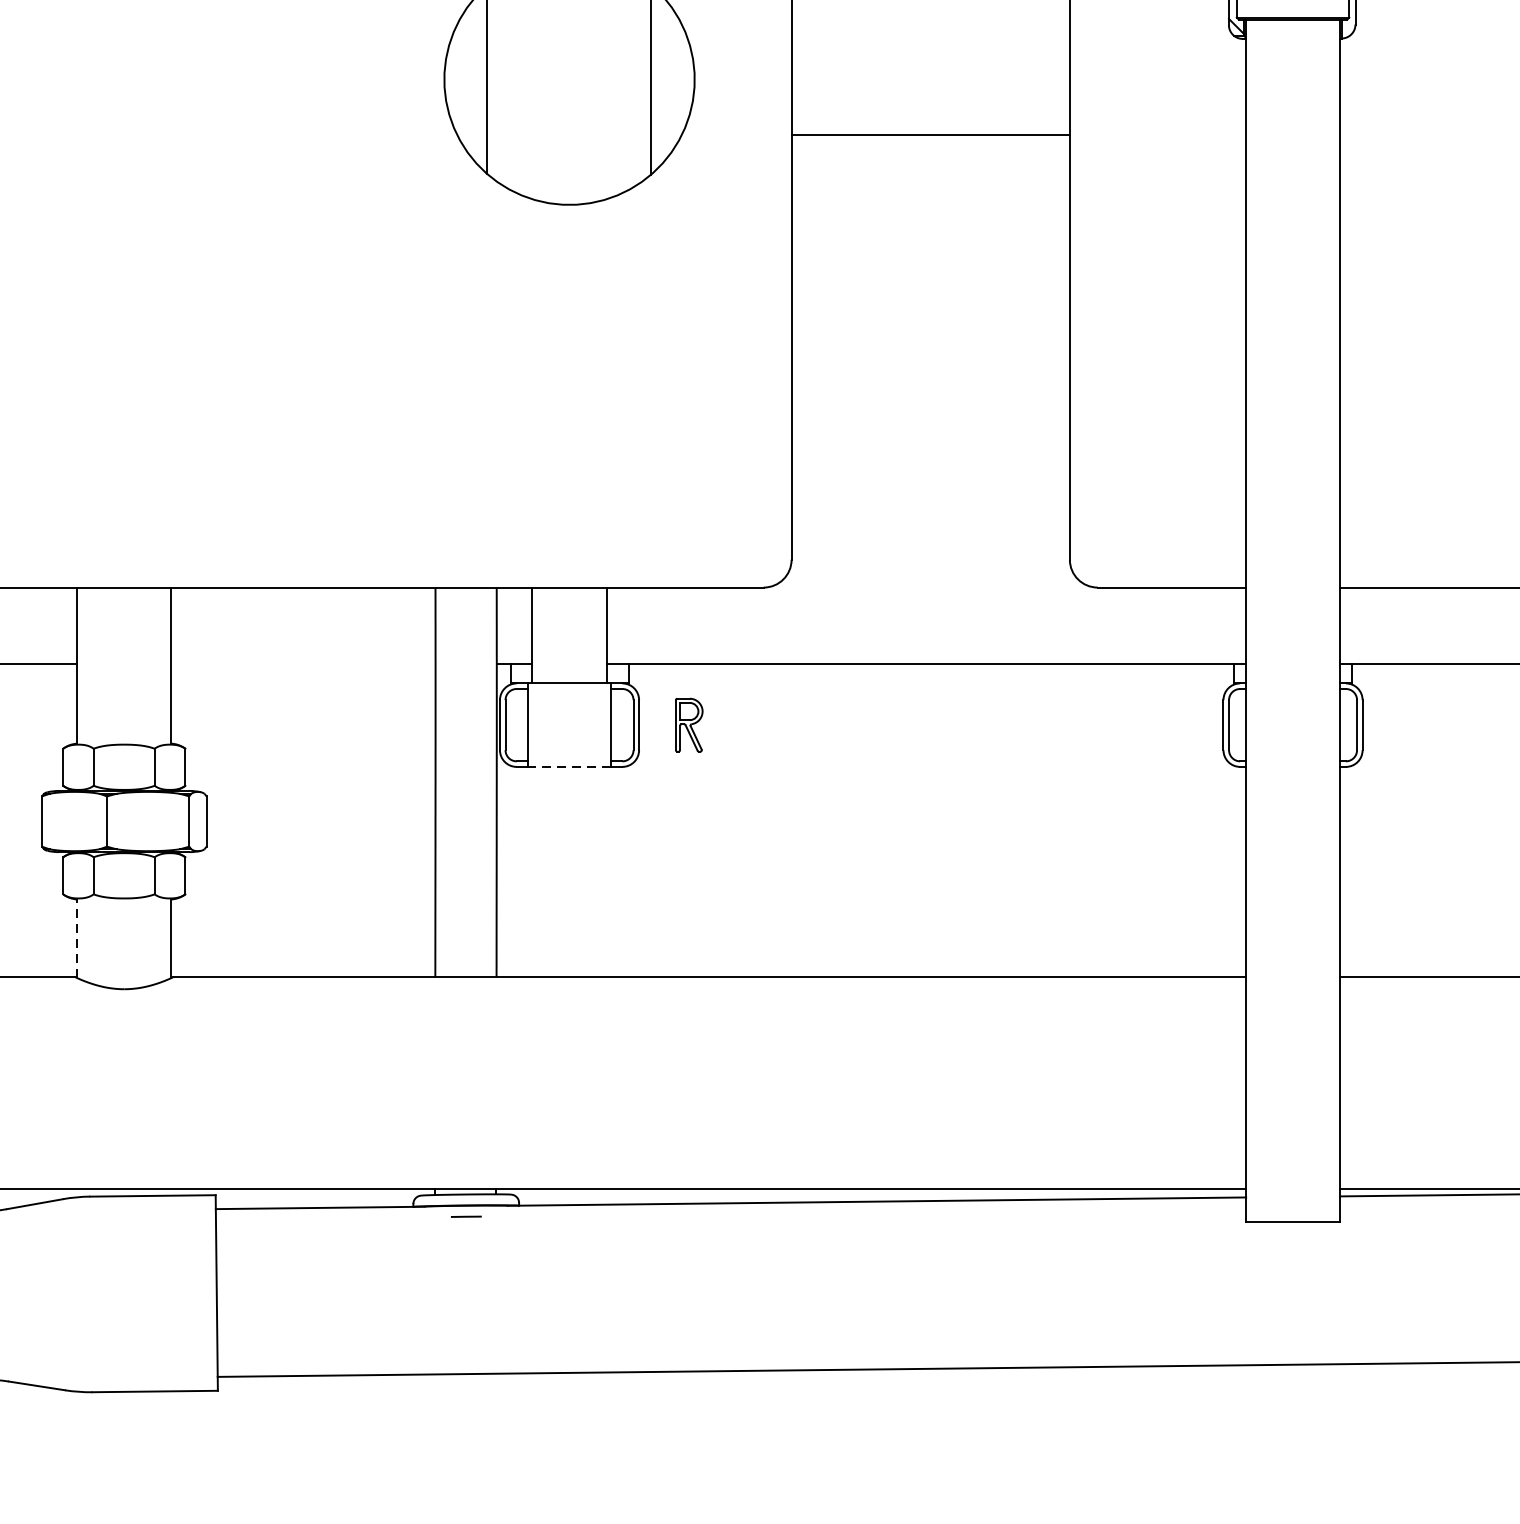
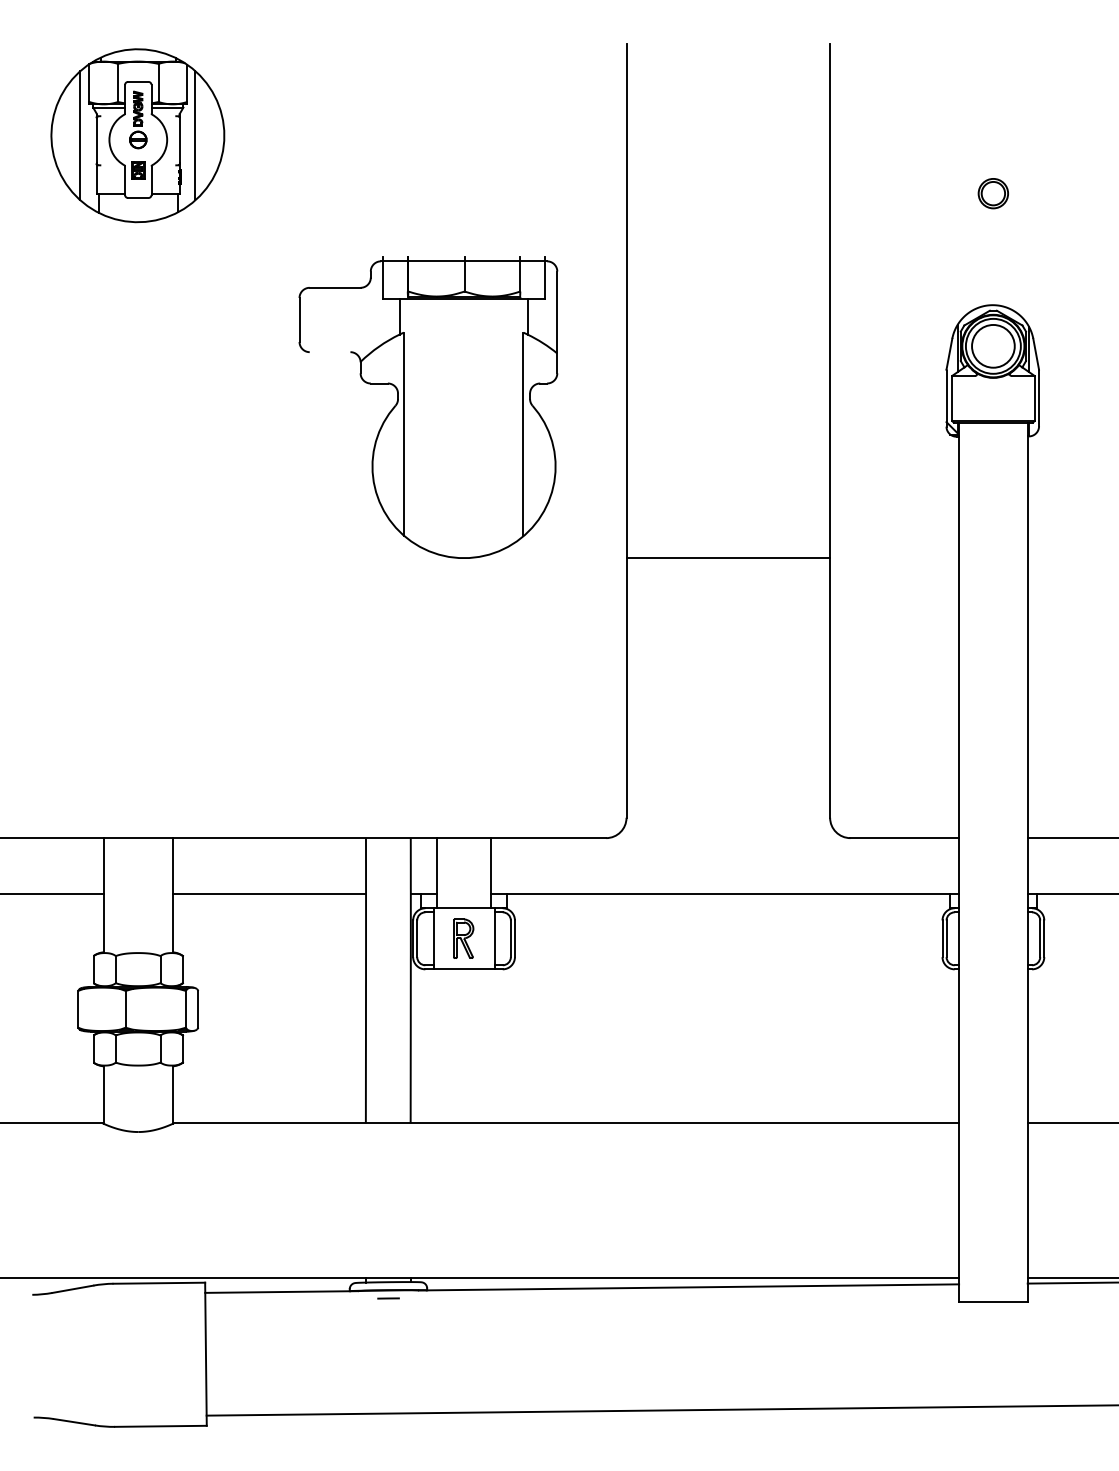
line: (930, 135) -> (728, 558), moved
line: (303, 664) -> (269, 894), added
part: (689, 724) -> (463, 938), moved
line: (570, 767) -> (464, 969), dashed -> solid
line: (78, 939) -> (104, 1095), dashed -> solid

